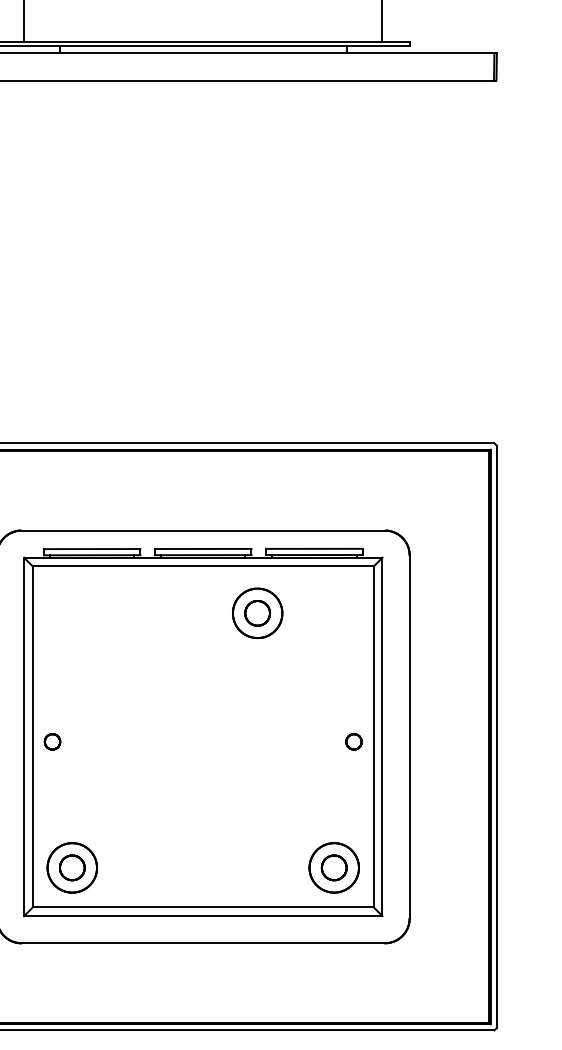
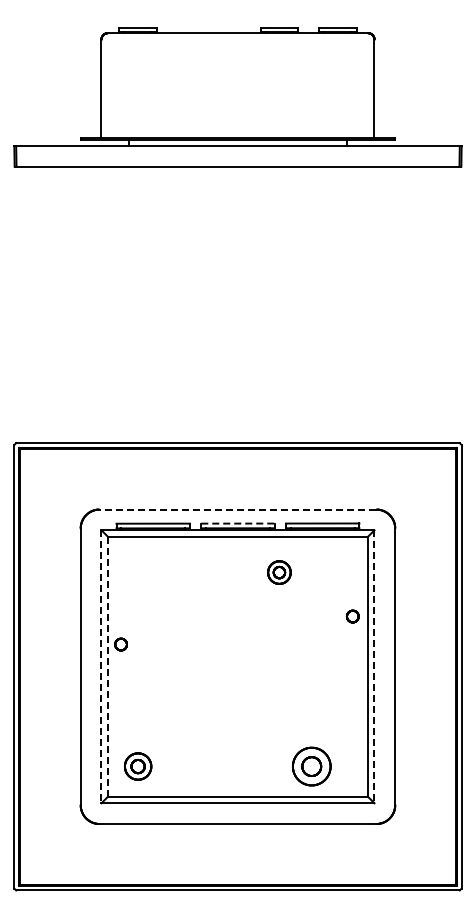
line: (202, 530) -> (237, 509), solid -> dashed
line: (202, 548) -> (237, 523), solid -> dashed
part: (257, 613) -> (279, 572), size x0.6
line: (24, 736) -> (101, 666), solid -> dashed
line: (33, 736) -> (108, 666), solid -> dashed
line: (382, 736) -> (374, 666), solid -> dashed
part: (51, 741) -> (120, 644), moved
part: (353, 741) -> (352, 616), moved
part: (71, 867) -> (137, 766), size x0.7
part: (333, 867) -> (311, 766), moved

